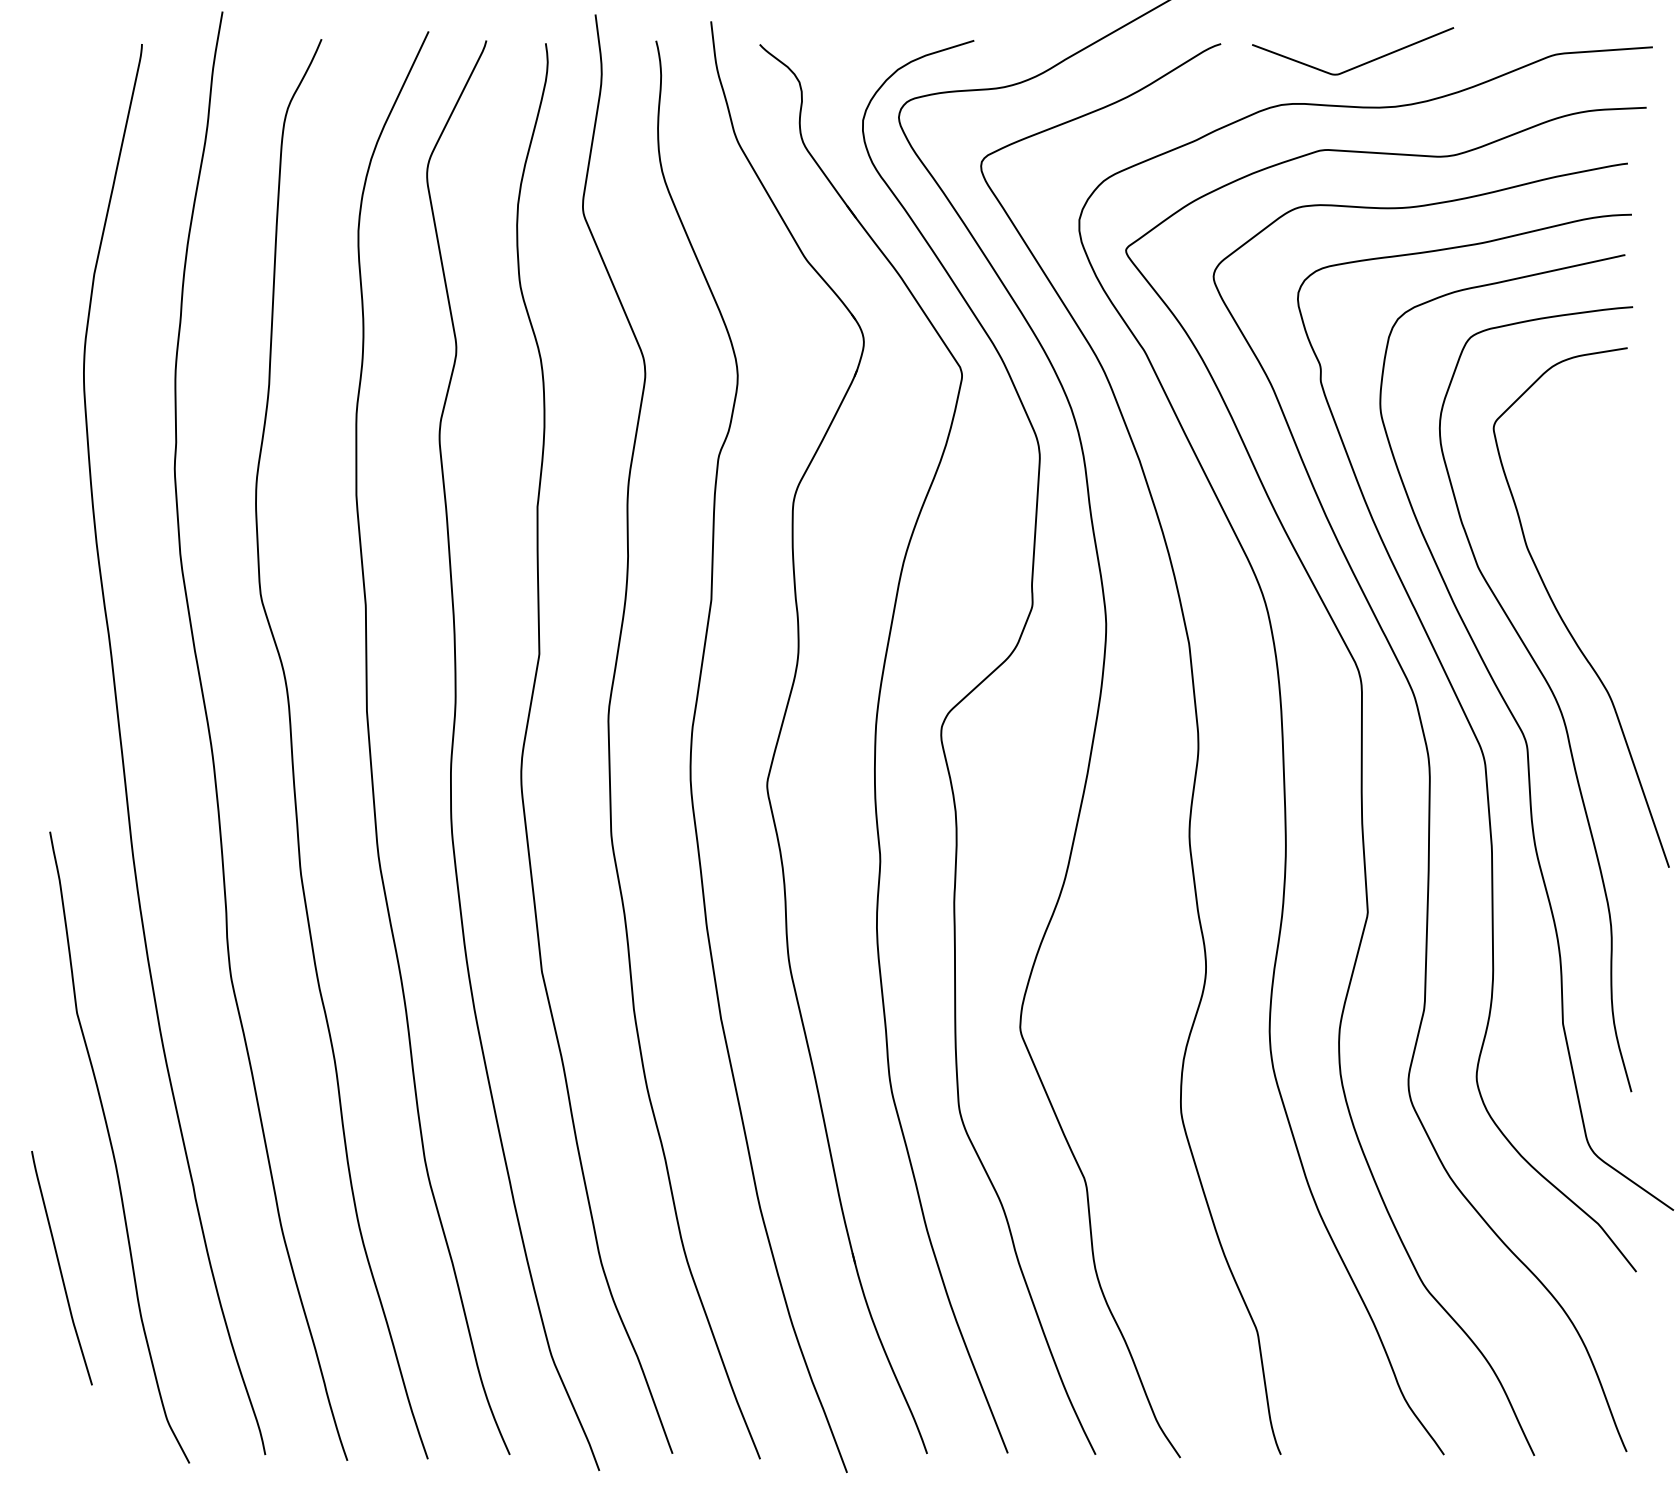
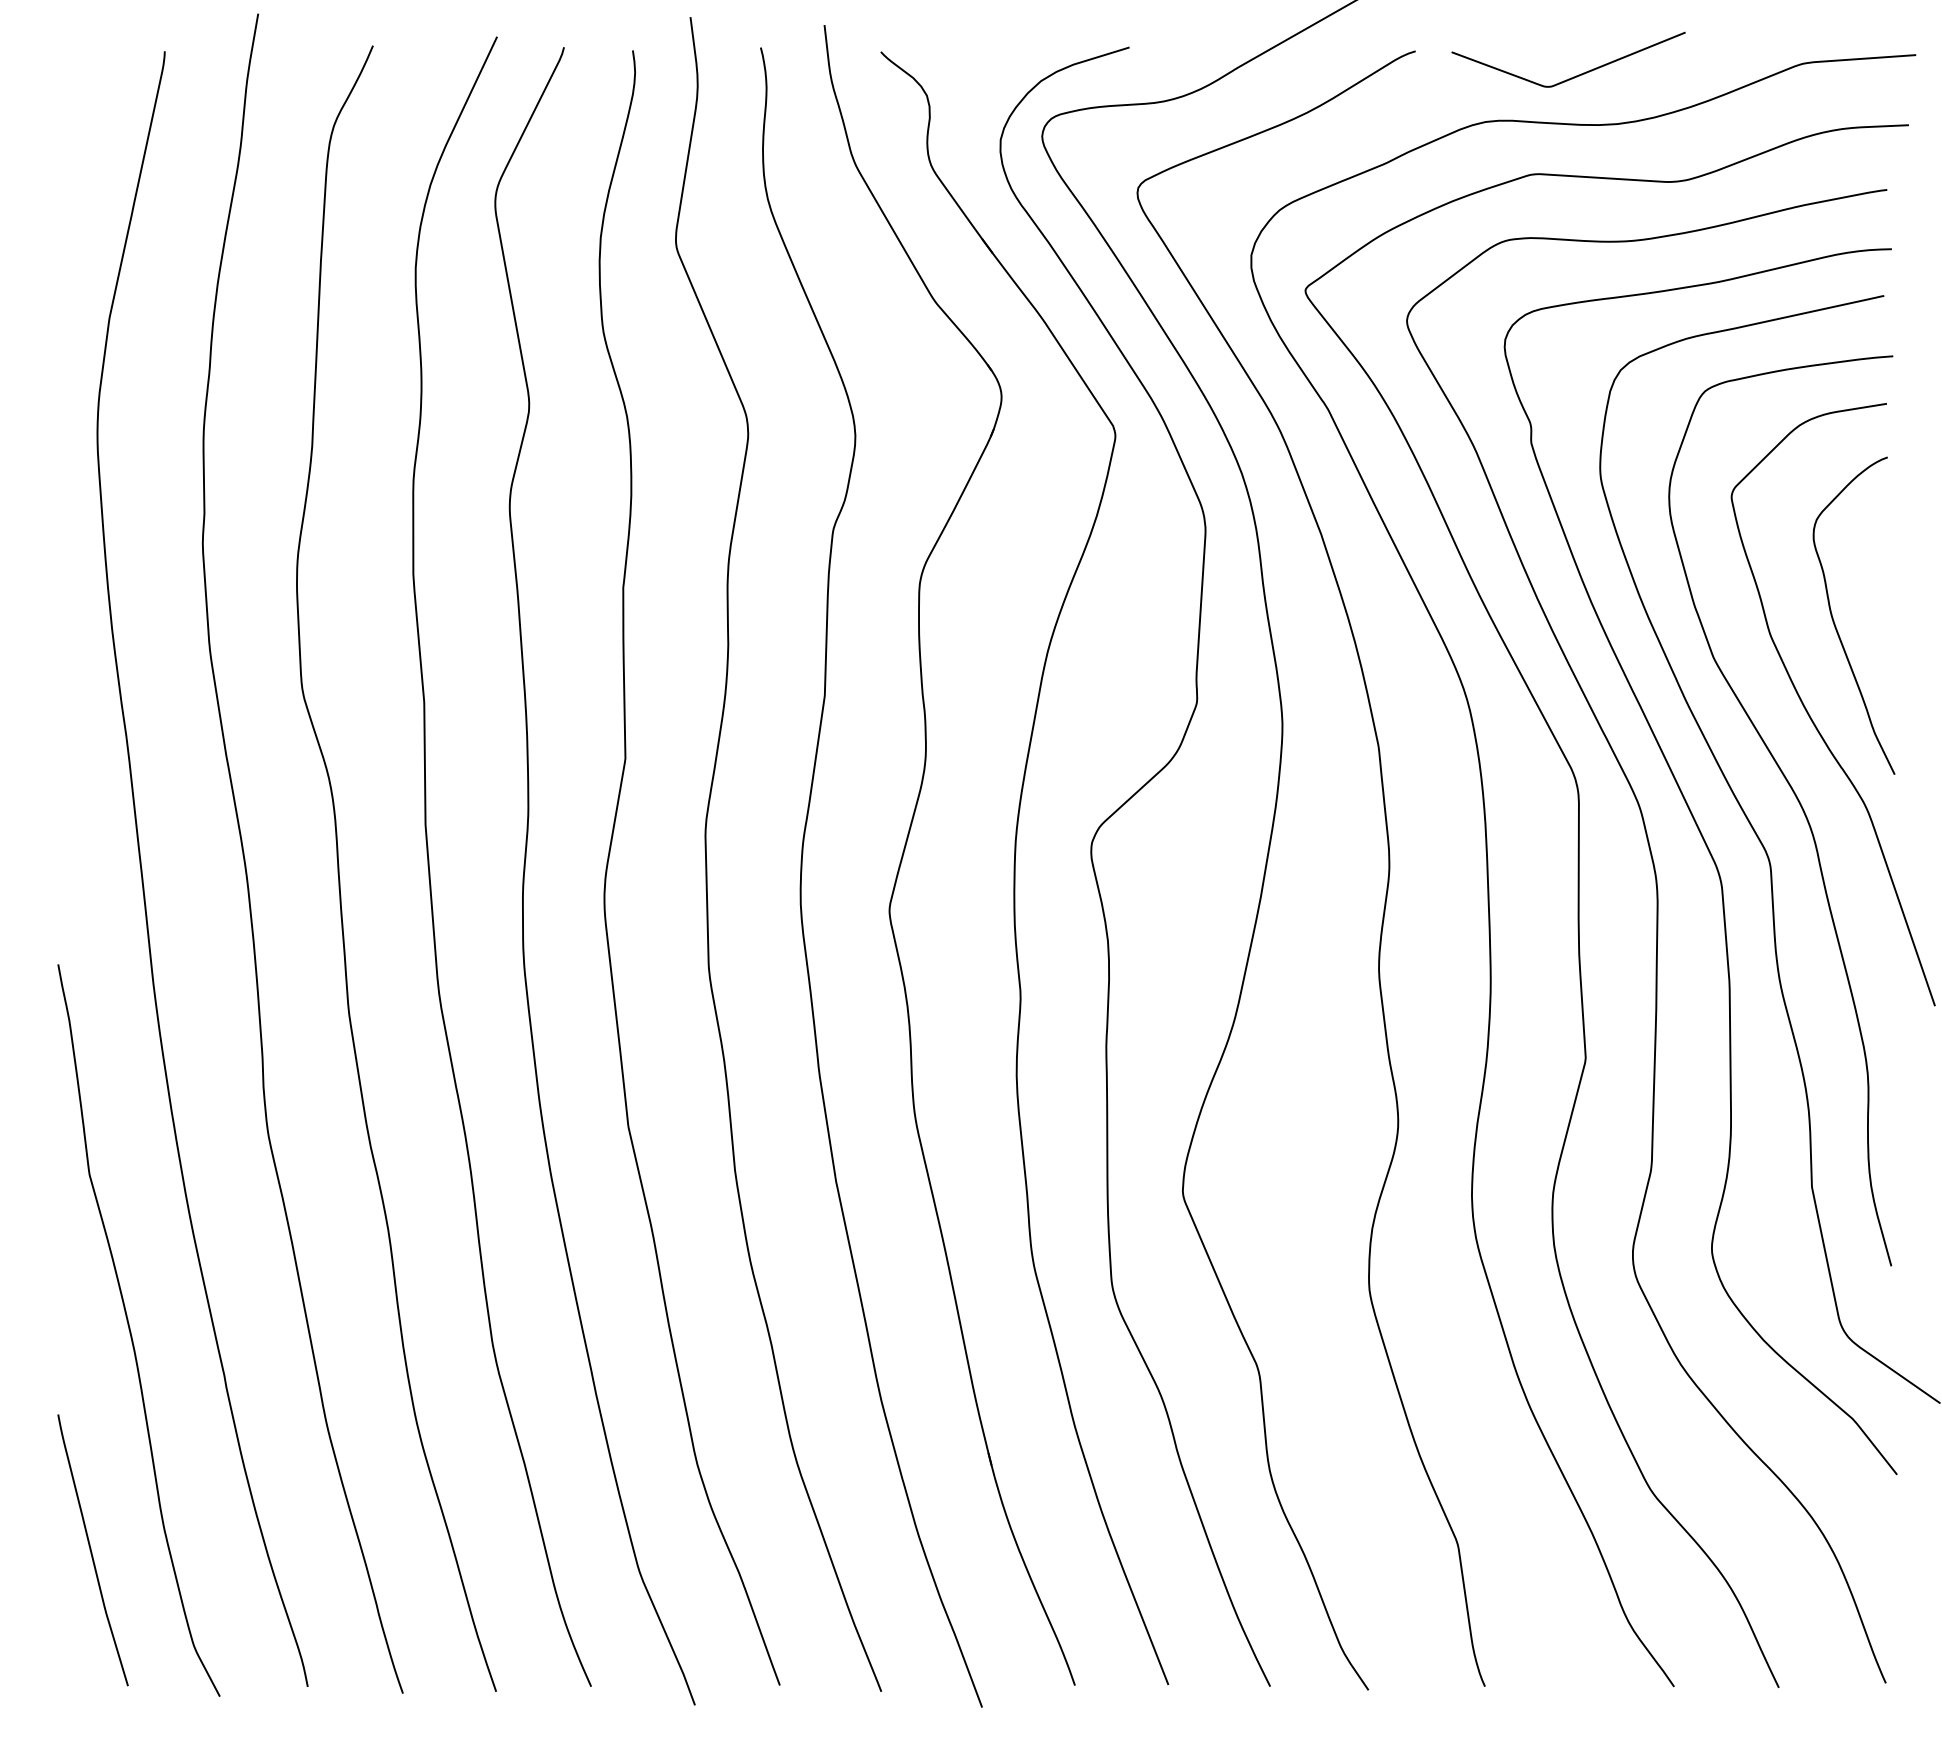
curve: (1582, 535) -> (1834, 620), added
curve: (60, 1268) -> (91, 1550), moved

